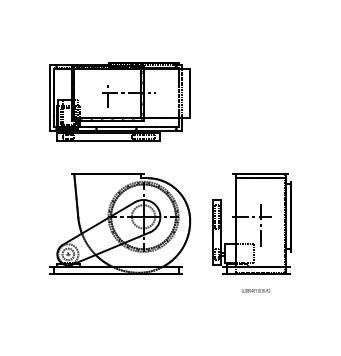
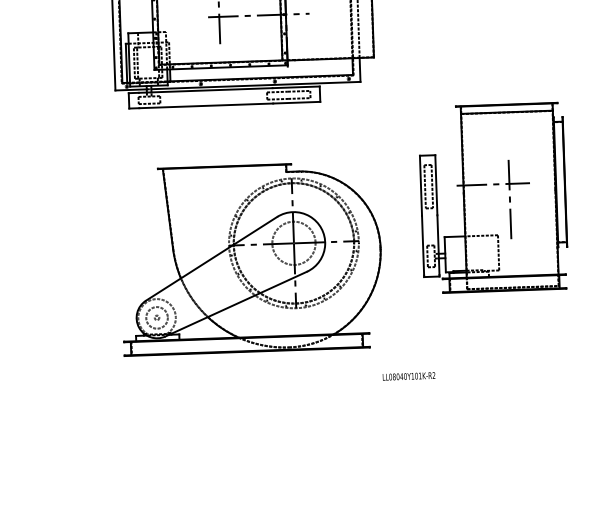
part: (251, 223) -> (492, 196), moved
text: (256, 290) -> (409, 375), moved

